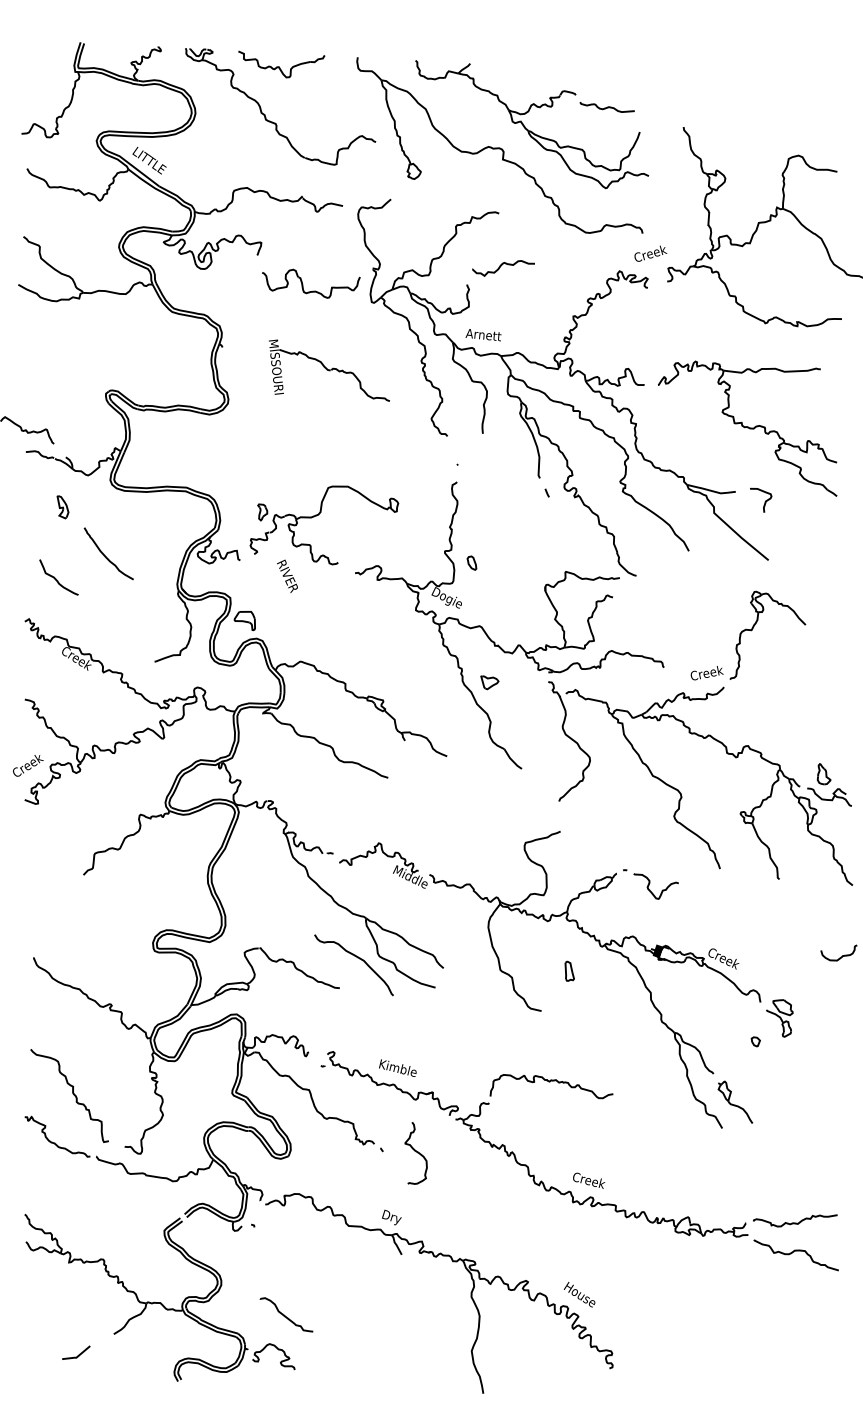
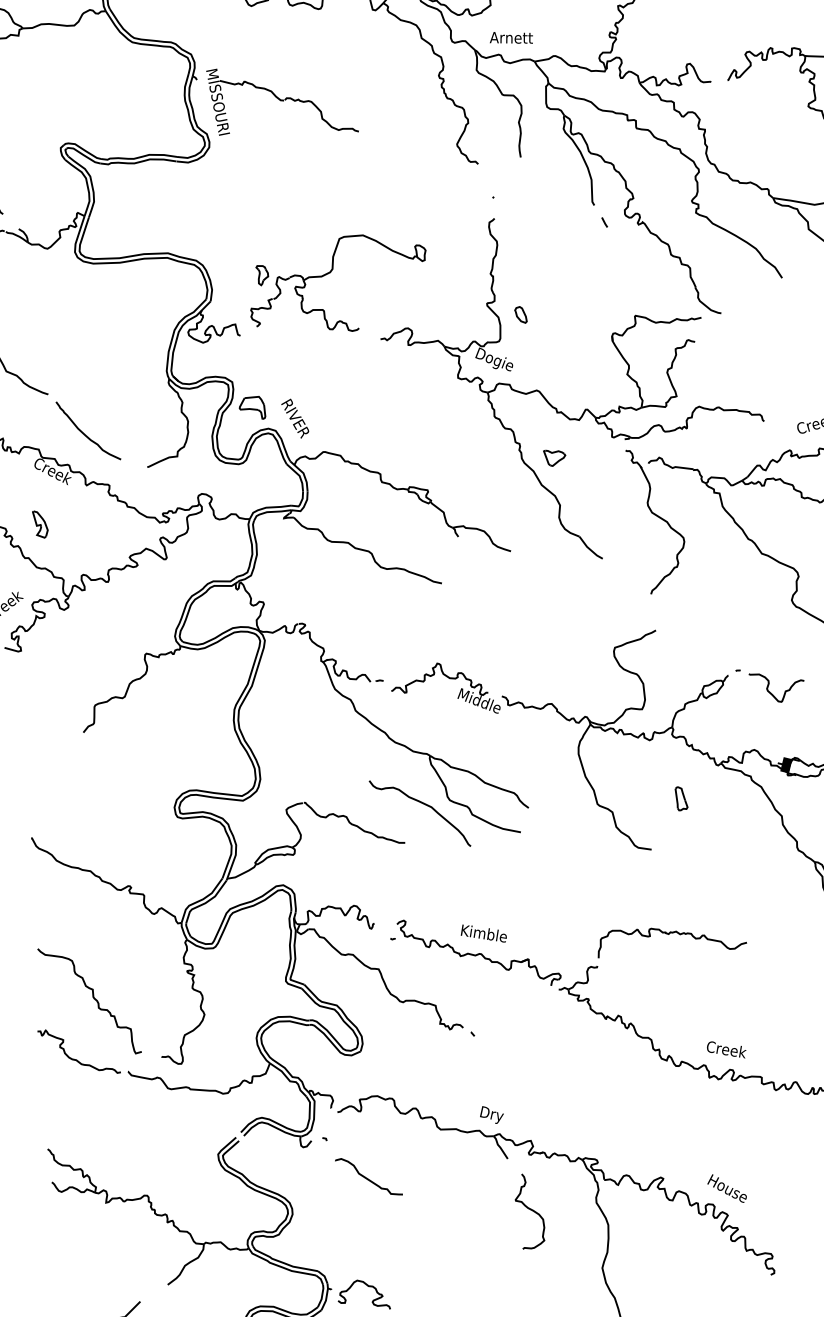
part: (329, 370) -> (282, 100), moved
part: (62, 507) -> (40, 524), moved
curve: (105, 555) -> (84, 433), moved
text: (287, 575) -> (295, 417), moved
curve: (416, 1152) -> (530, 1210), moved
curve: (285, 1315) -> (367, 1177), moved

